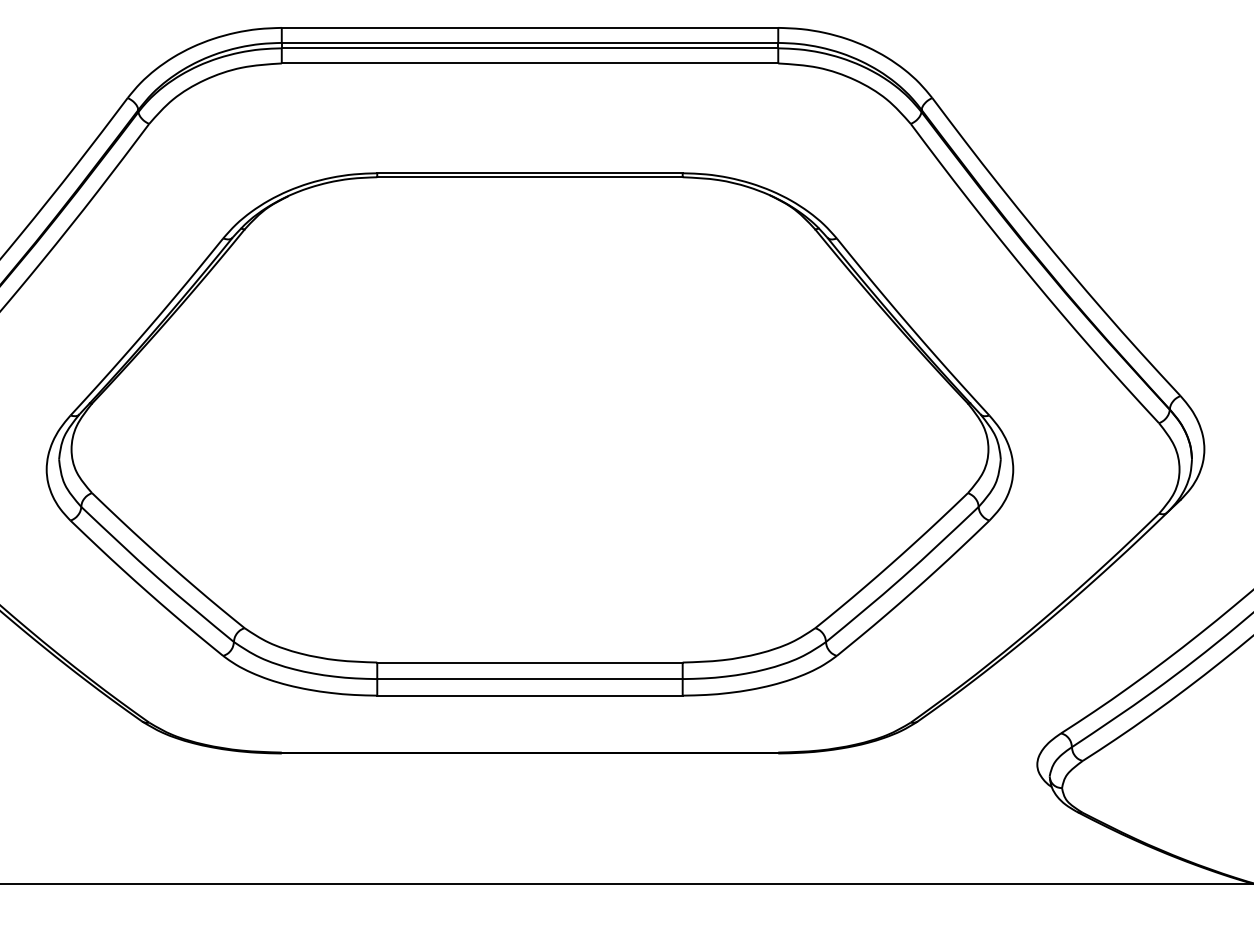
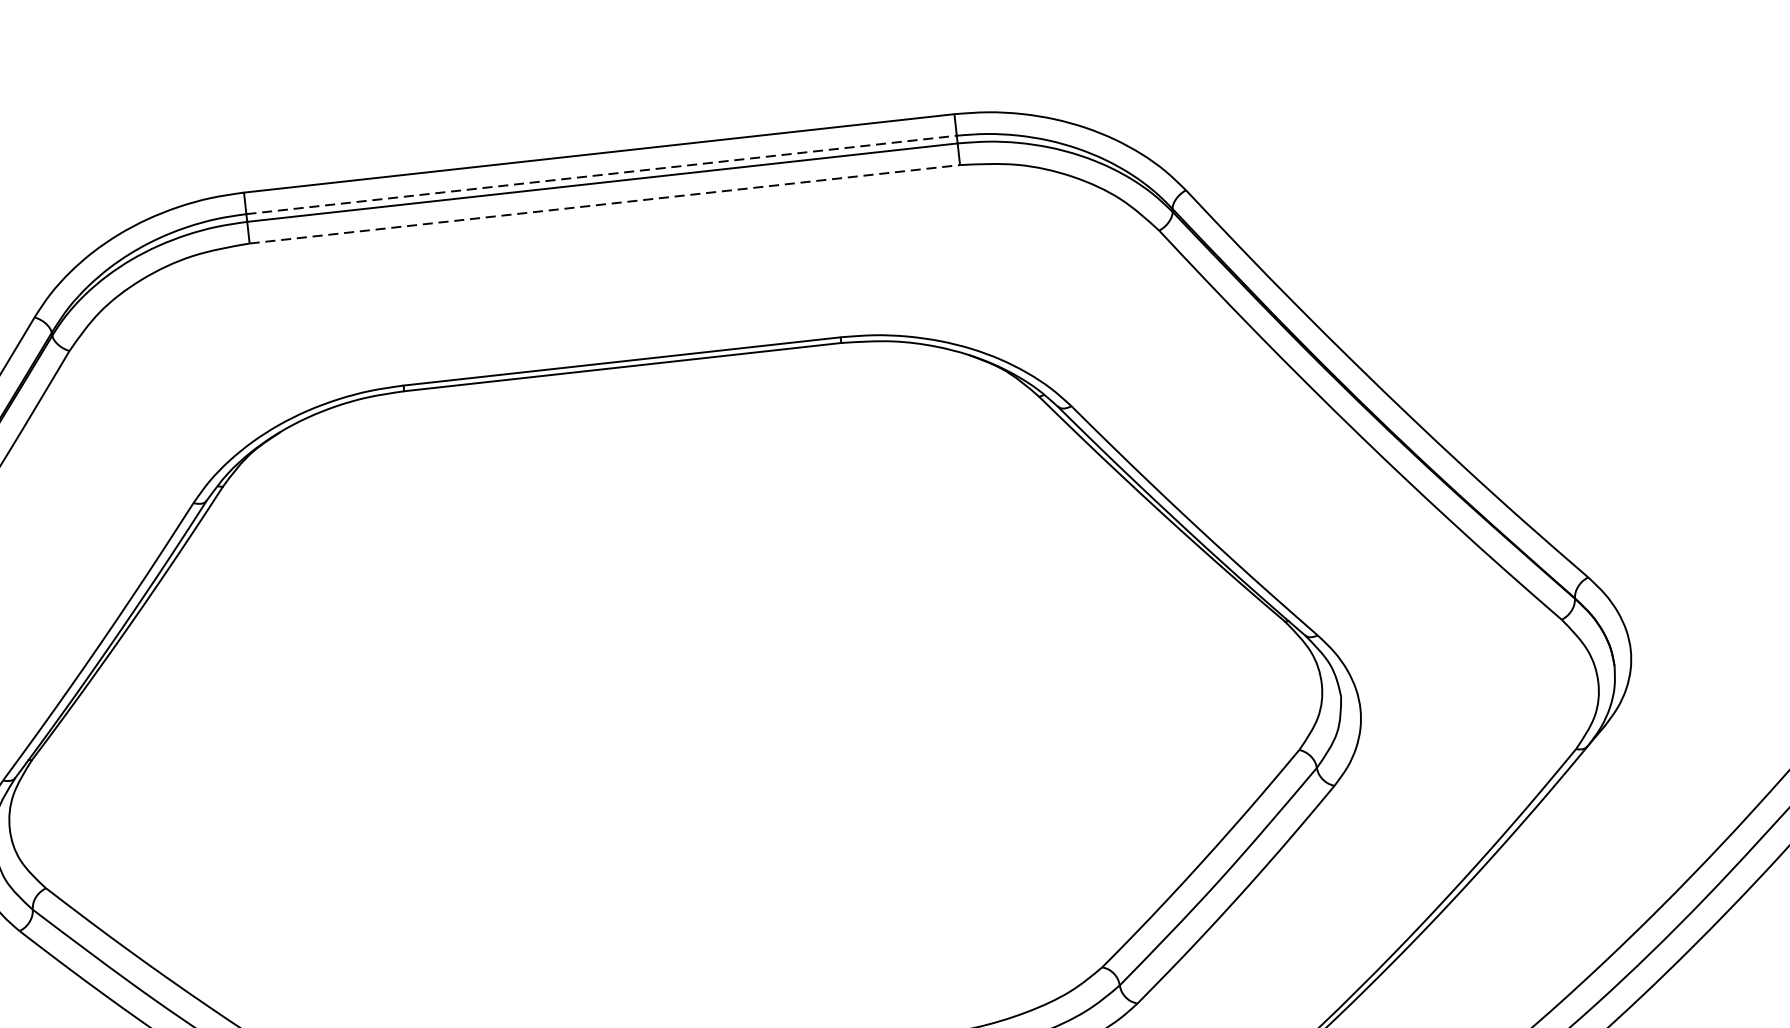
line: (530, 42) -> (602, 174), solid -> dashed
line: (530, 63) -> (605, 204), solid -> dashed

